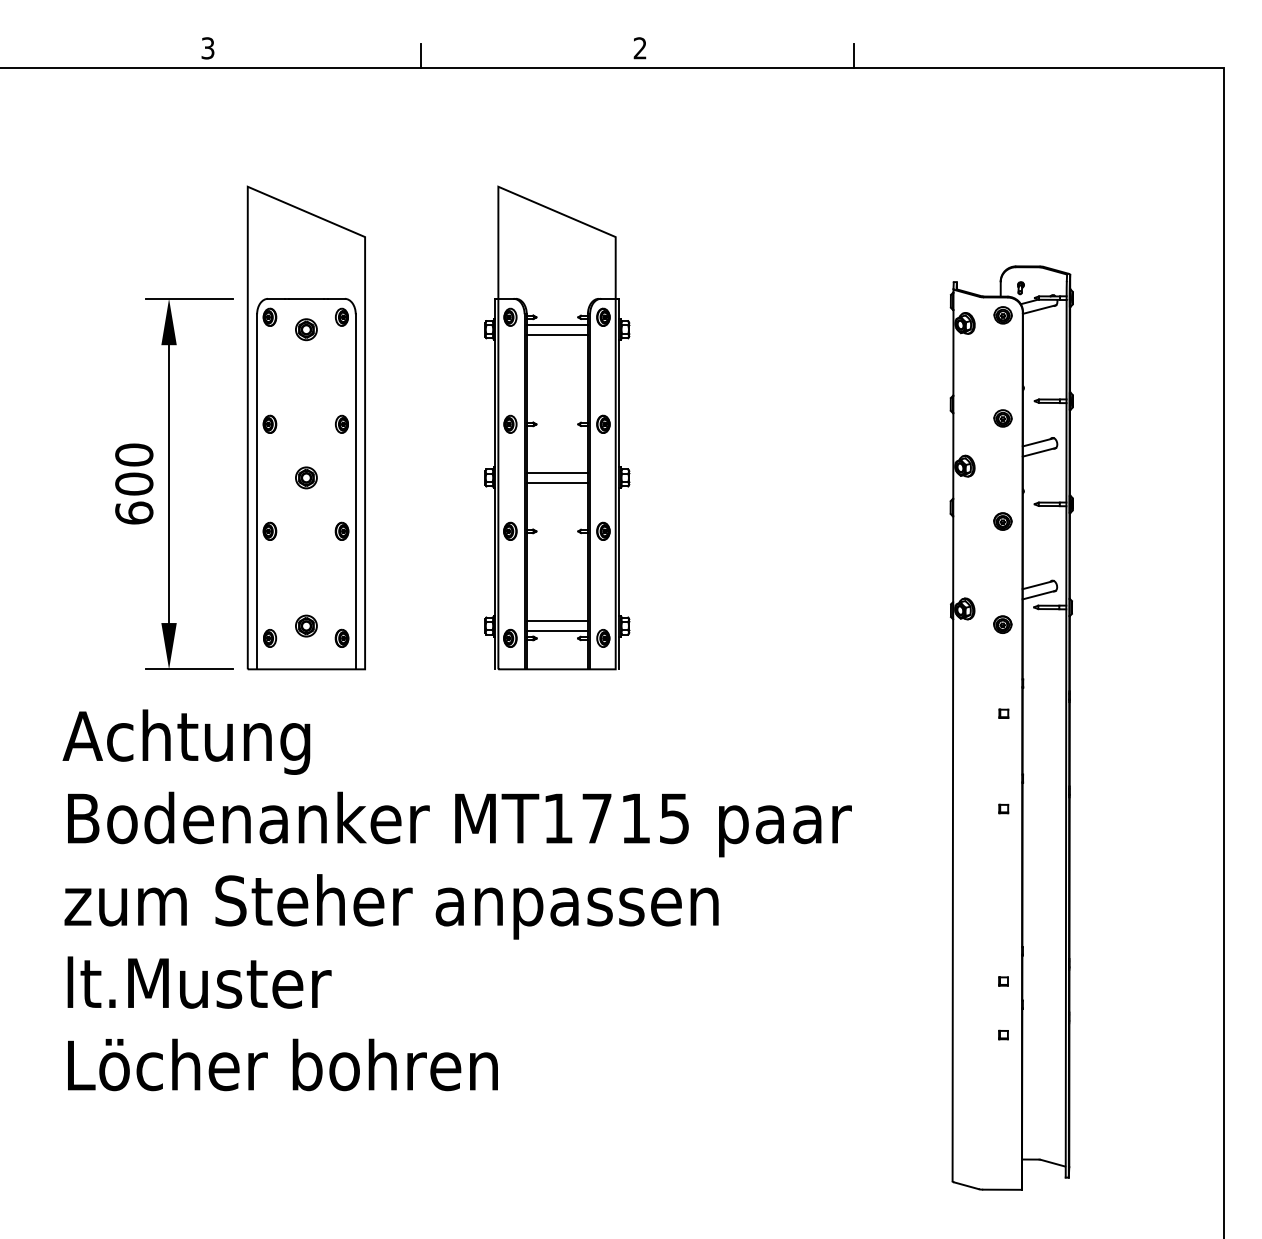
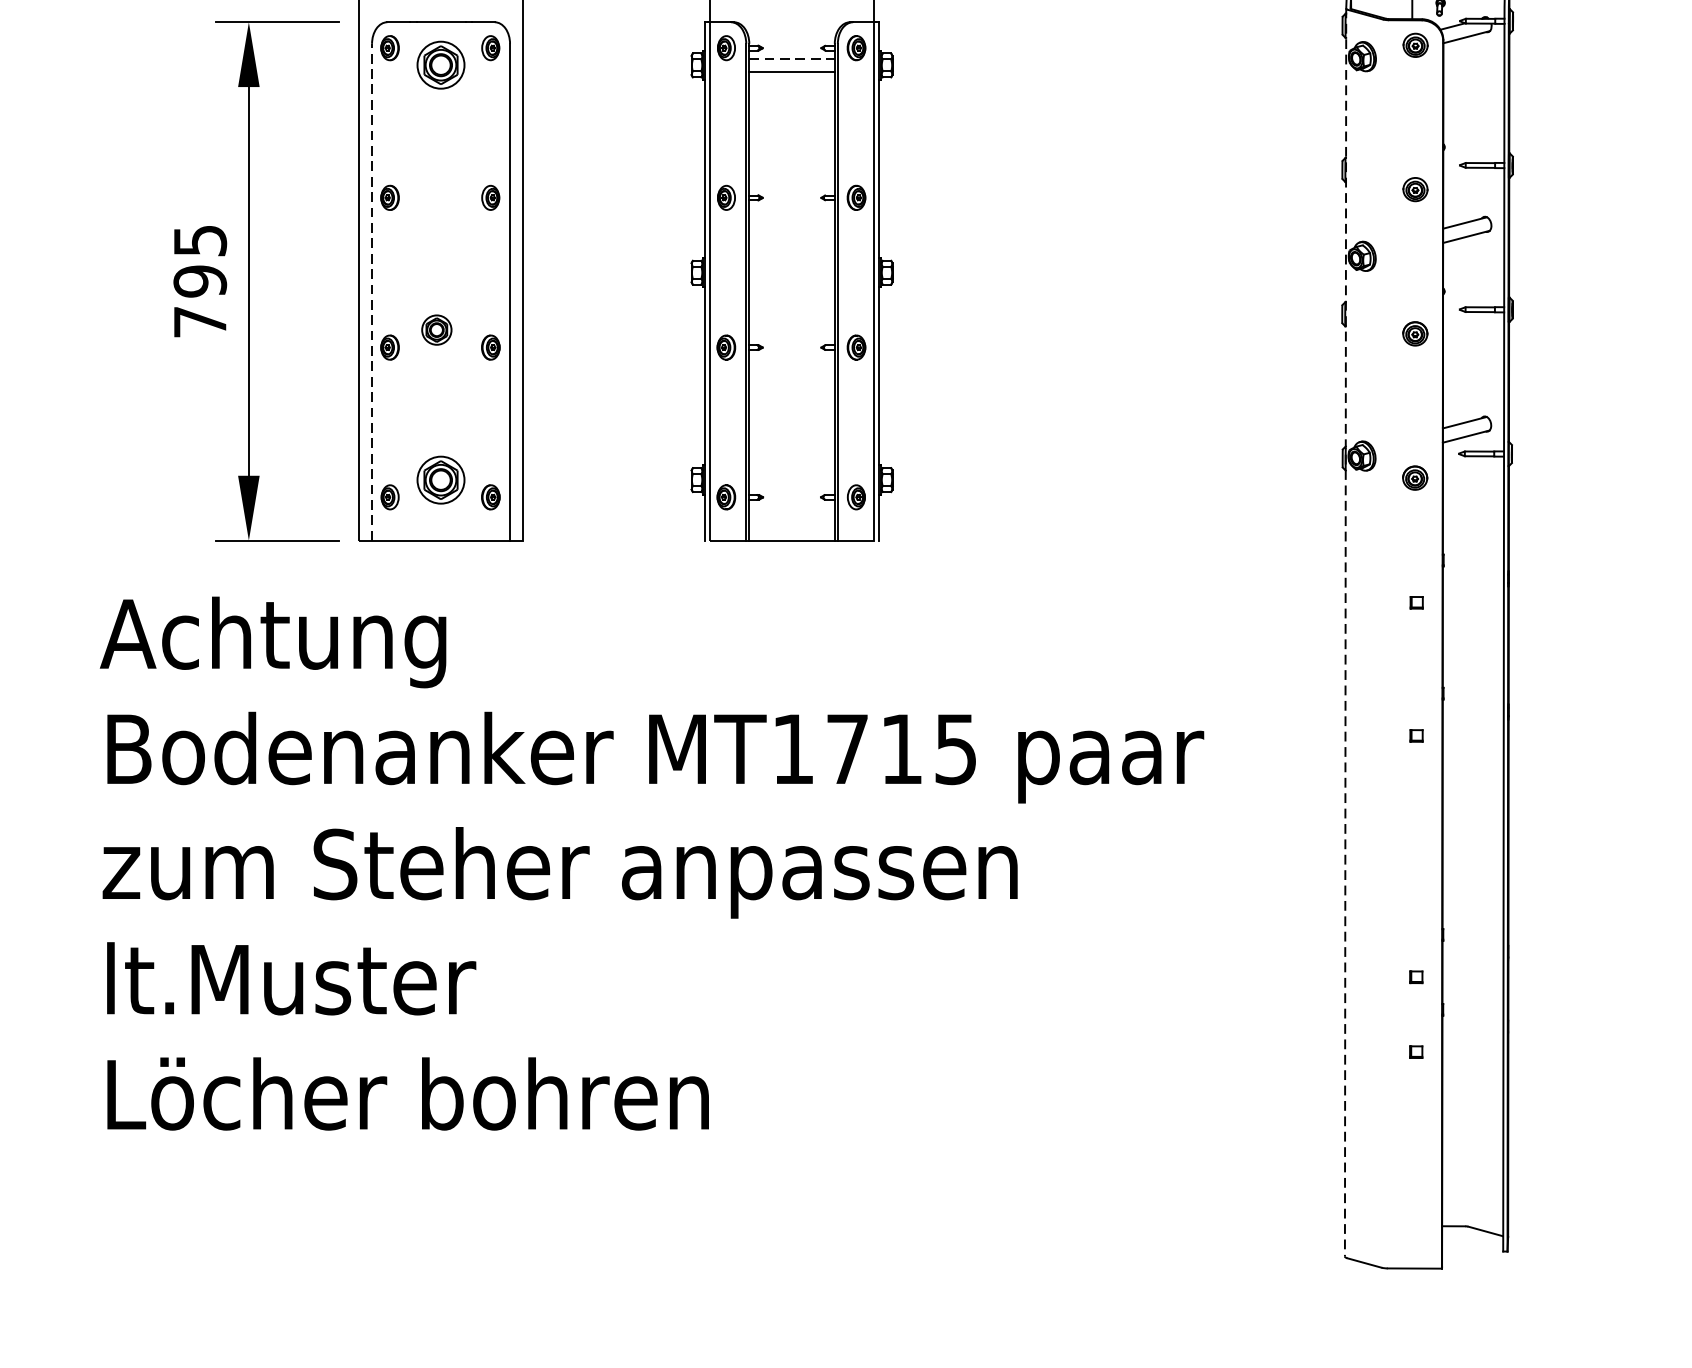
line: (557, 324) -> (792, 58), solid -> dashed
part: (306, 329) -> (441, 65), size x1.6
line: (556, 472) -> (790, 265), removed
part: (306, 477) -> (436, 329), moved
line: (556, 482) -> (790, 279), removed
text: (134, 483) -> (200, 280), 600 -> 795
line: (257, 491) -> (372, 291), solid -> dashed
line: (556, 621) -> (790, 473), removed
part: (306, 625) -> (441, 479), size x1.6
line: (556, 631) -> (790, 487), removed
line: (953, 735) -> (1346, 633), solid -> dashed

